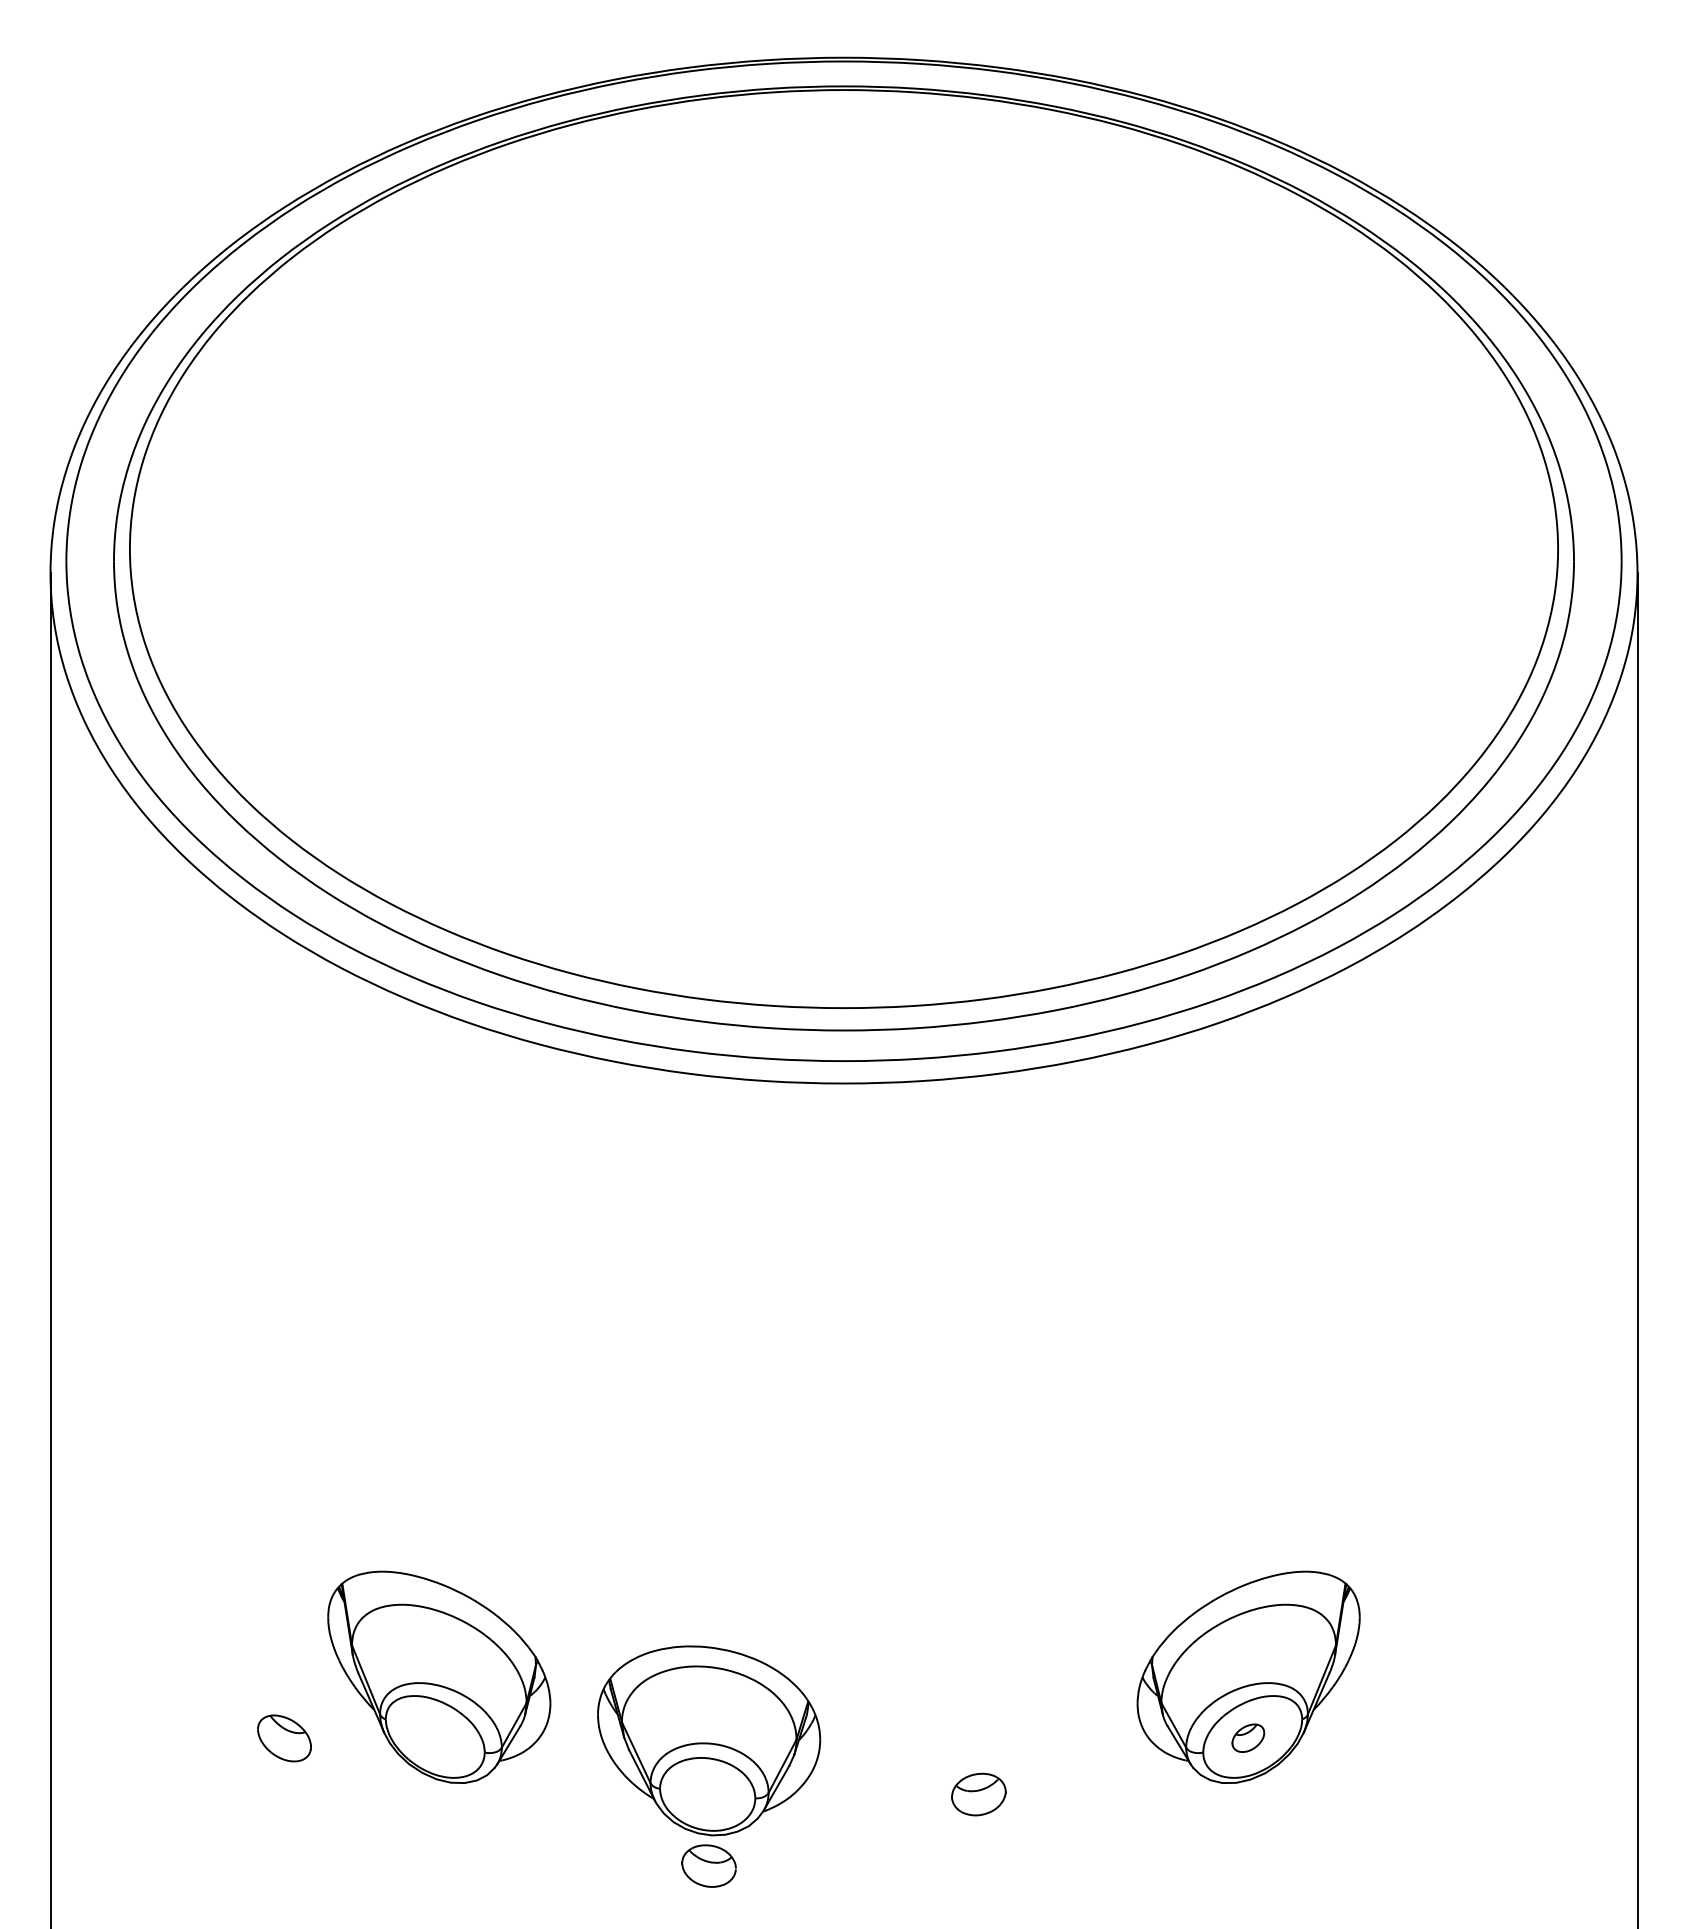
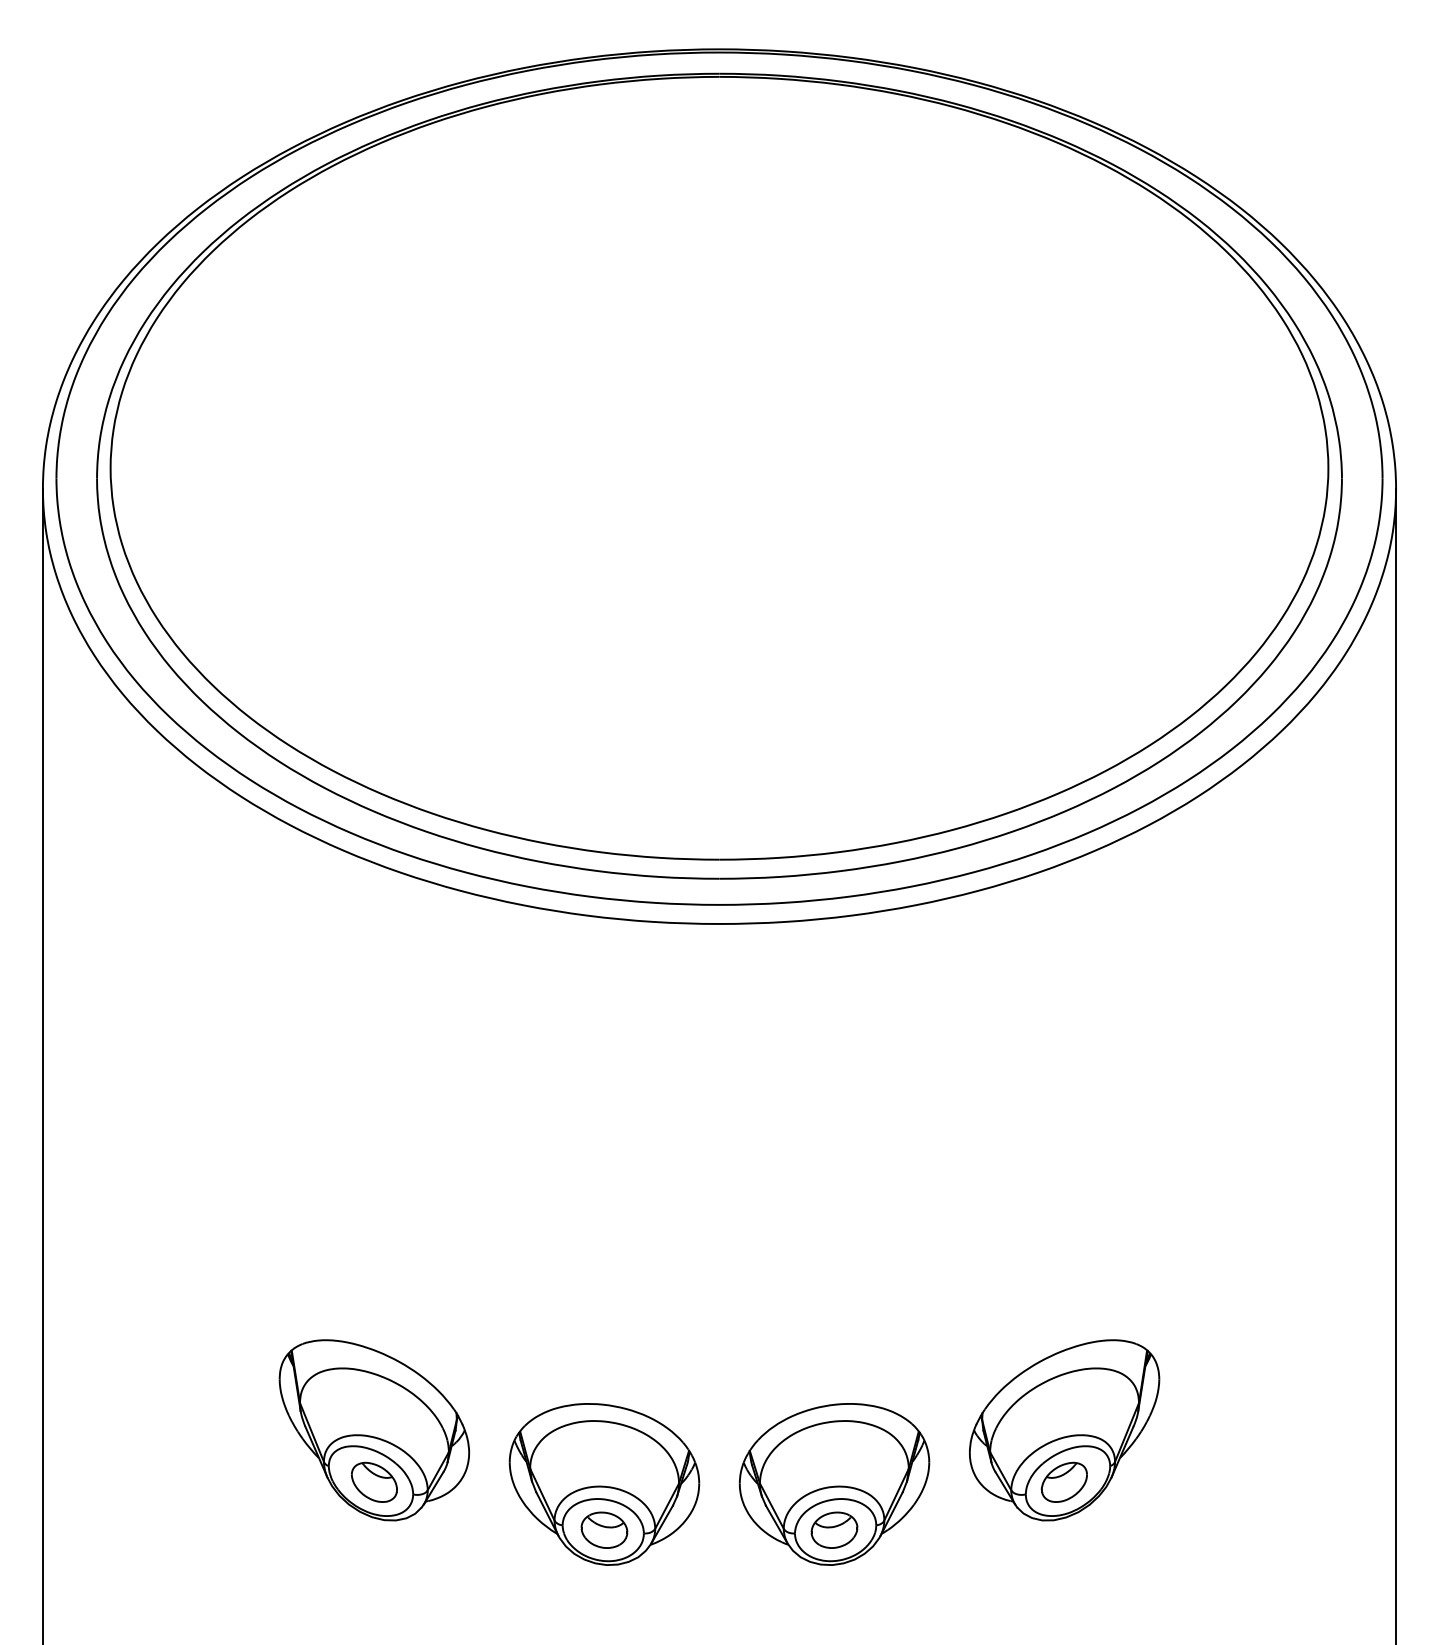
part: (284, 1737) -> (374, 1481), moved
part: (1247, 1737) -> (1063, 1481), size x1.67
part: (978, 1740) -> (834, 1484), added
part: (709, 1865) -> (604, 1529), moved

